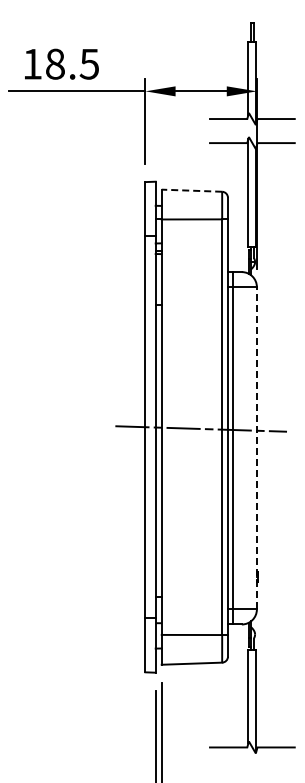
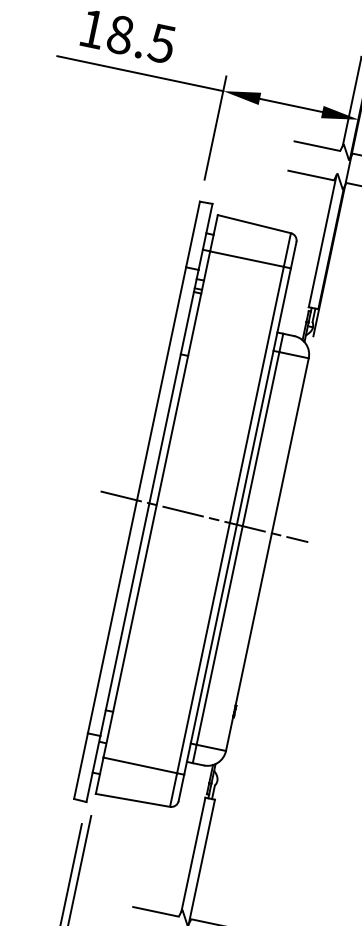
line: (191, 190) -> (253, 223), dashed -> solid
line: (256, 447) -> (267, 553), dashed -> solid

